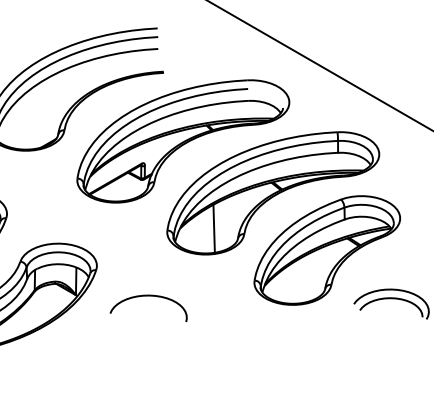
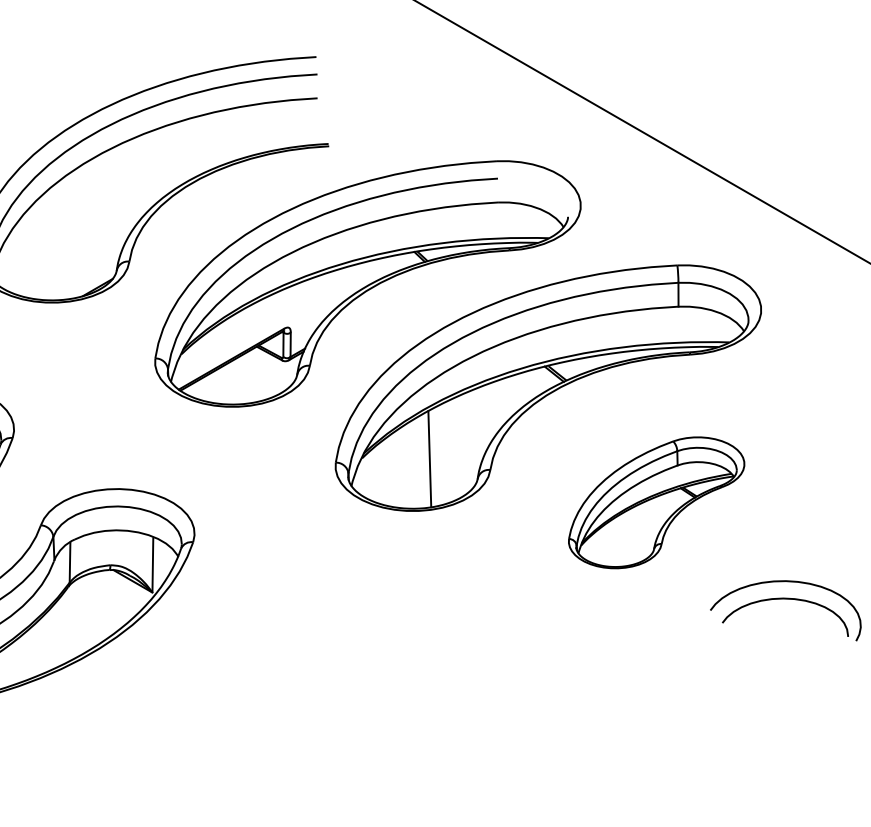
part: (326, 250) -> (655, 502), size x0.6
curve: (148, 296) -> (298, 595), removed

